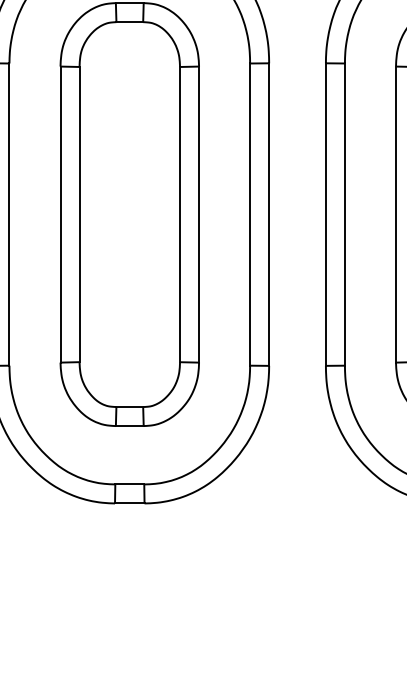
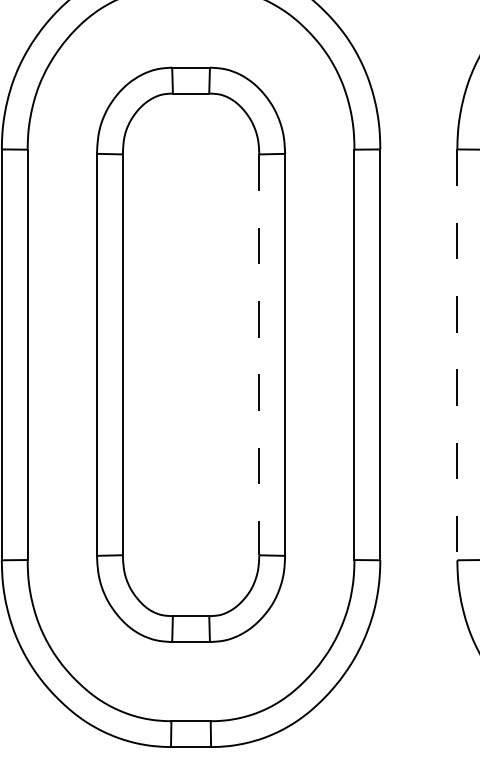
line: (180, 214) -> (259, 354), solid -> dashed
line: (325, 215) -> (456, 356), solid -> dashed

